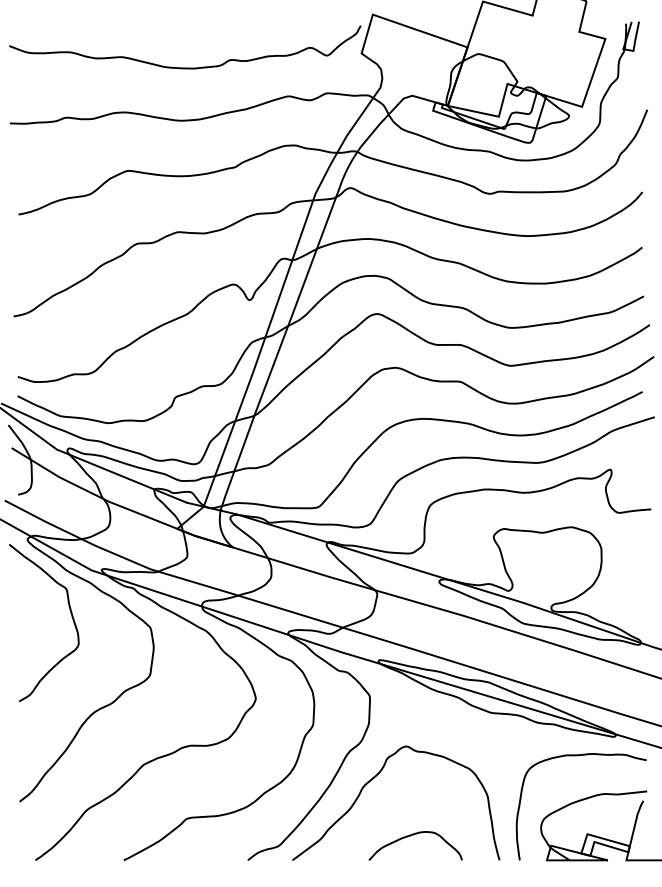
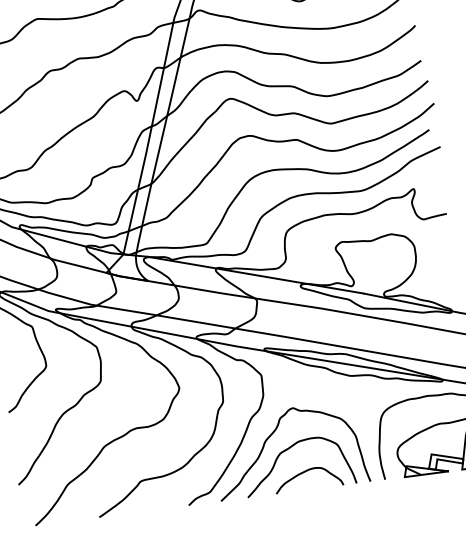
curve: (392, 802) -> (287, 450), added

